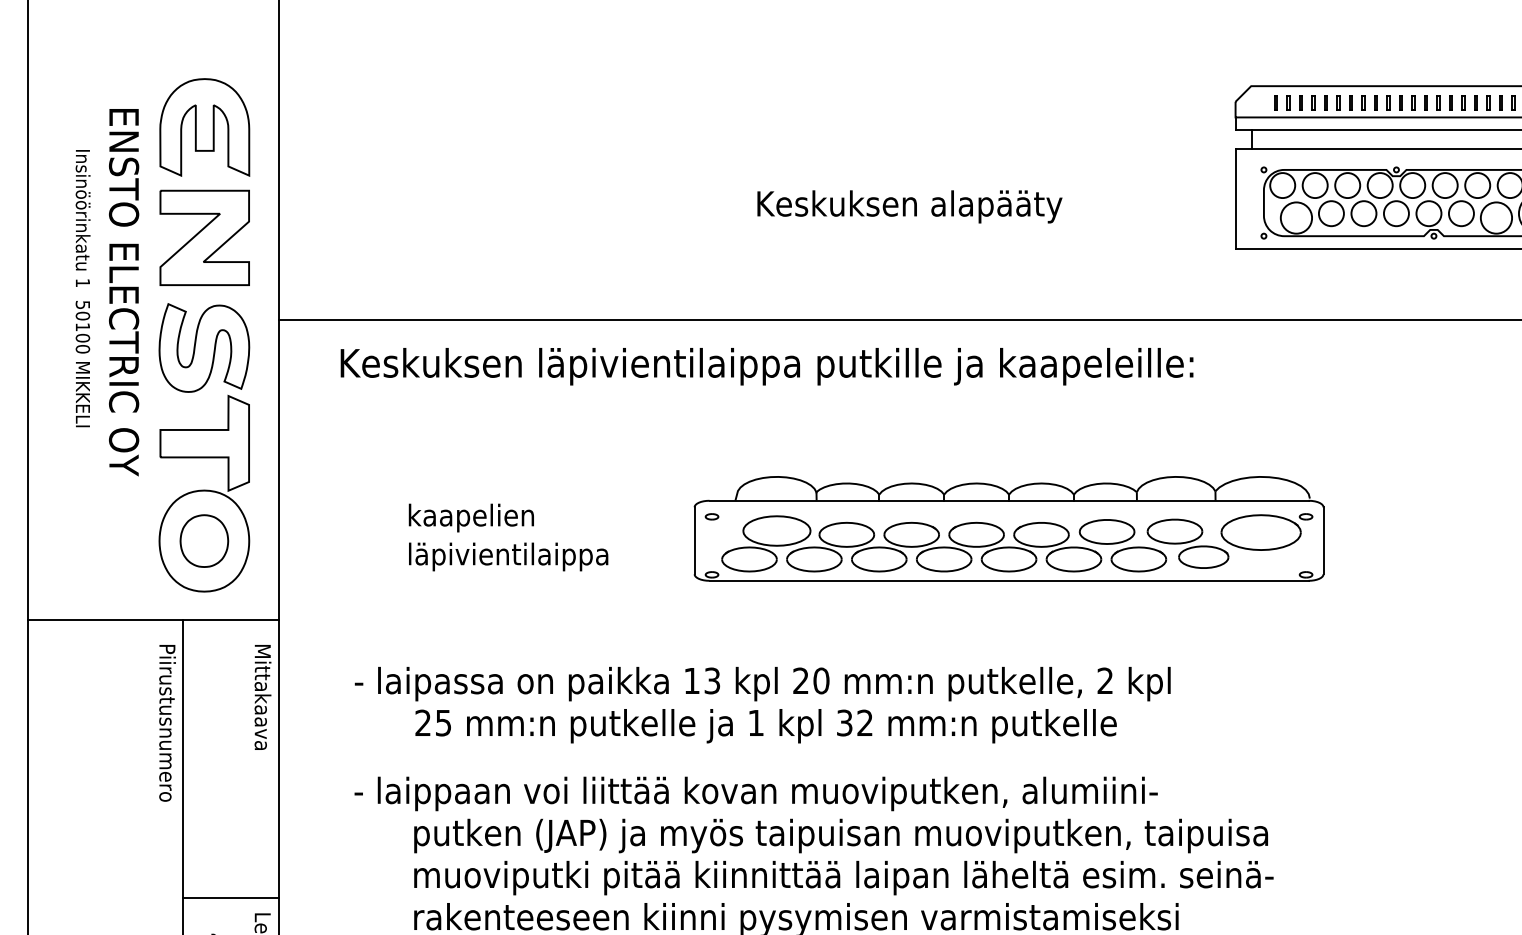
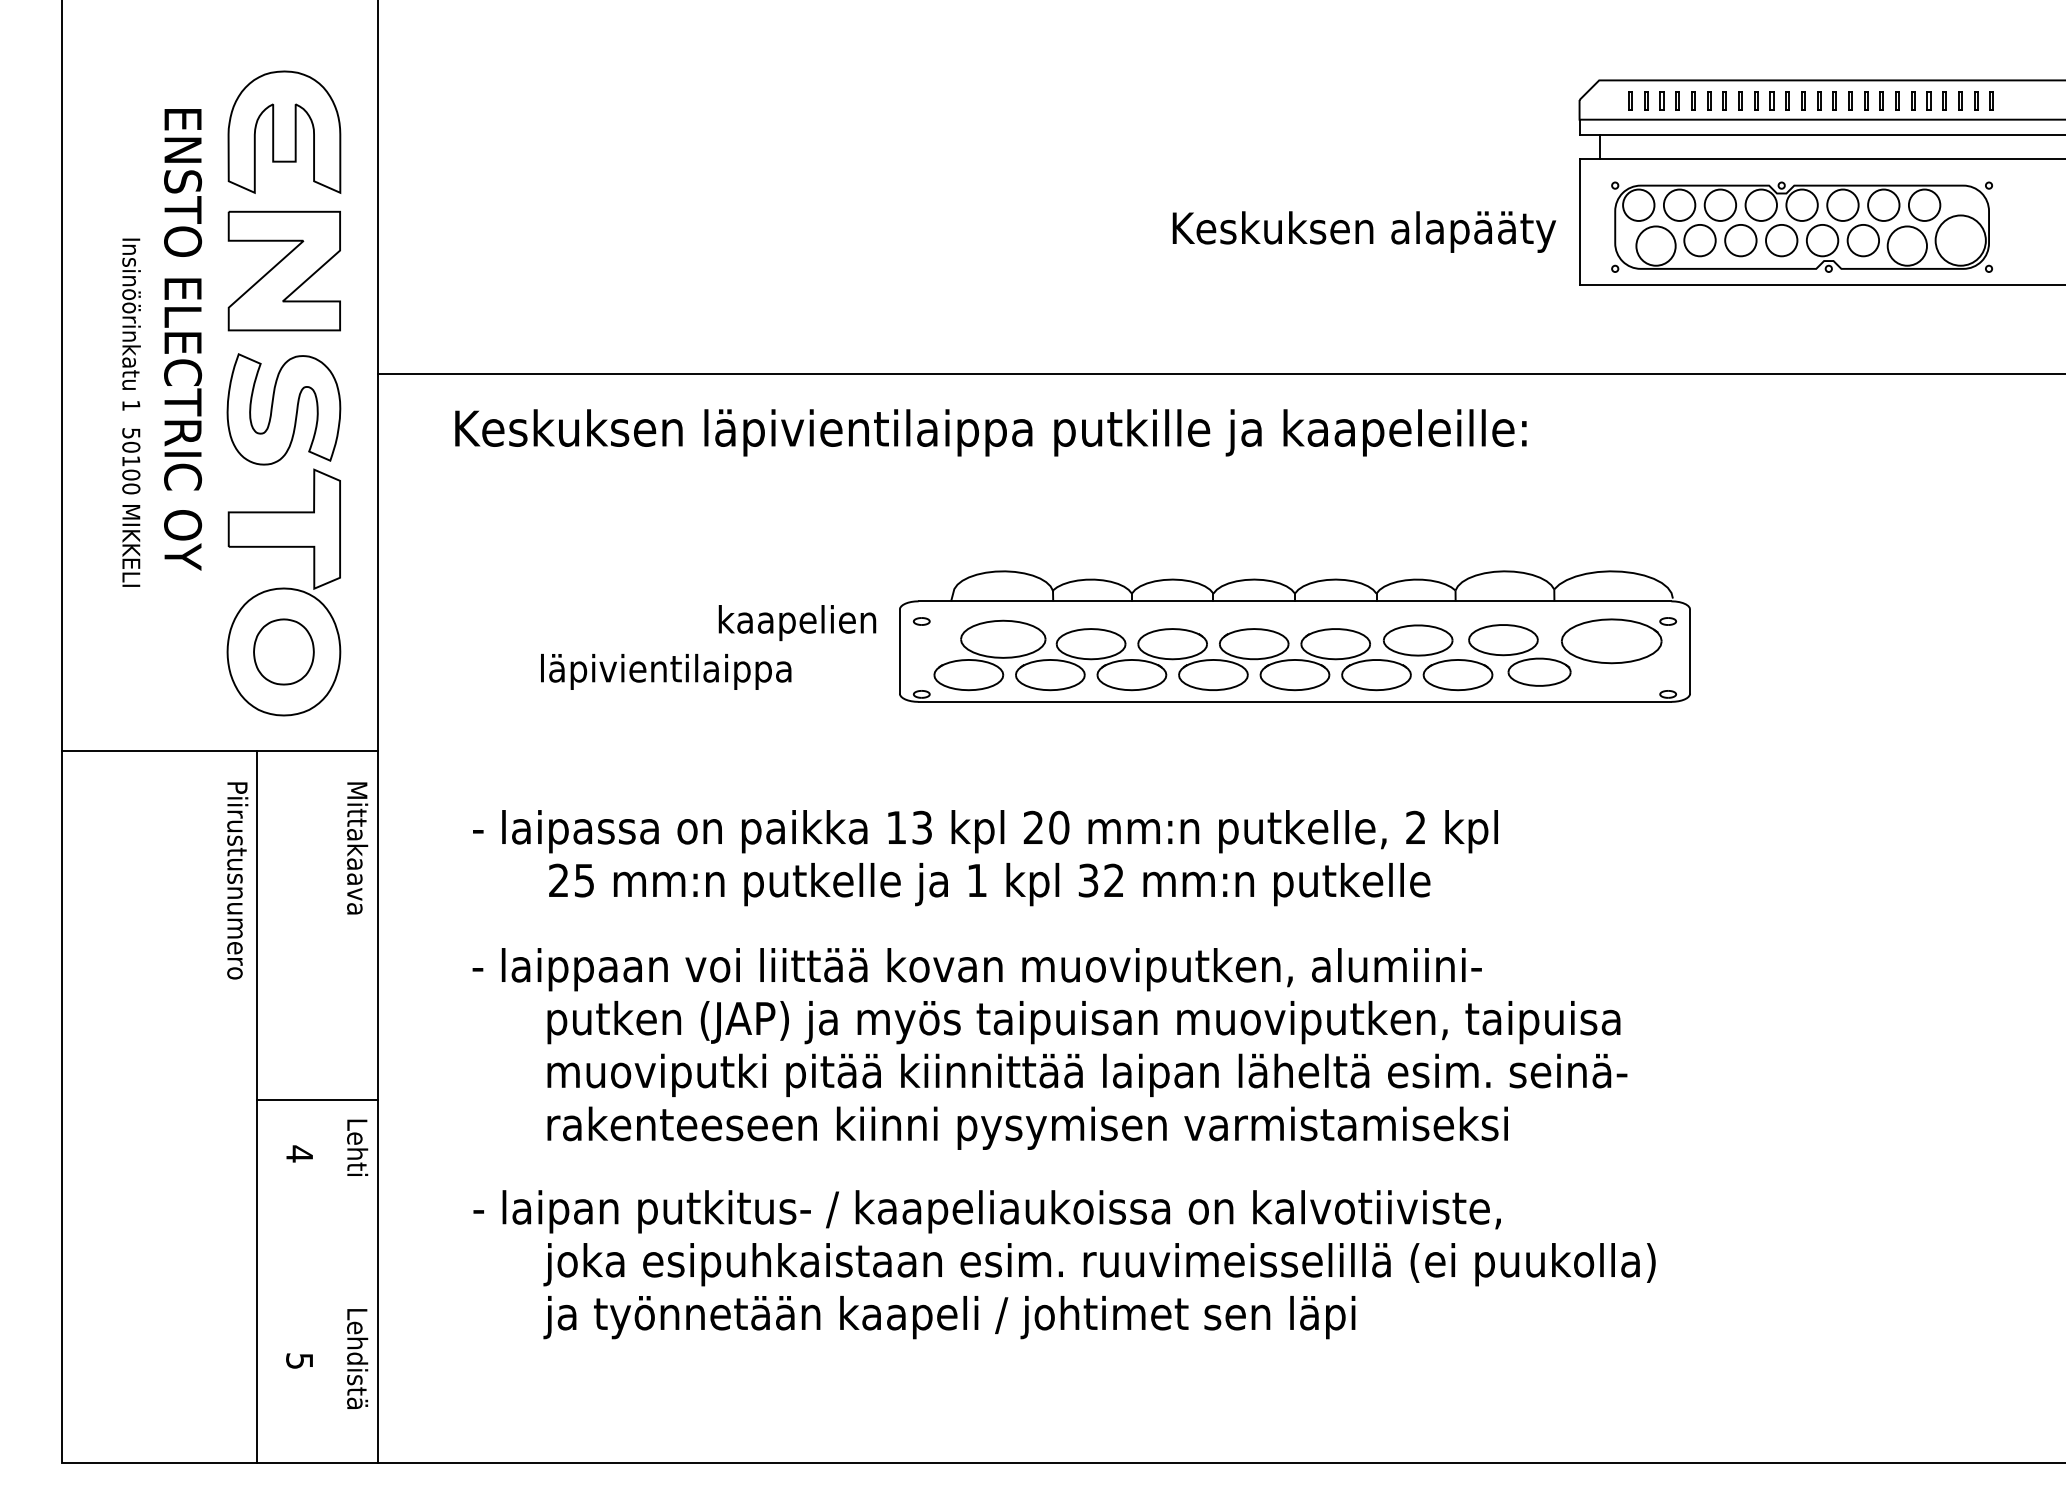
text: (910, 206) -> (1364, 231), moved
text: (83, 288) -> (131, 412), moved
text: (471, 518) -> (797, 623), moved

